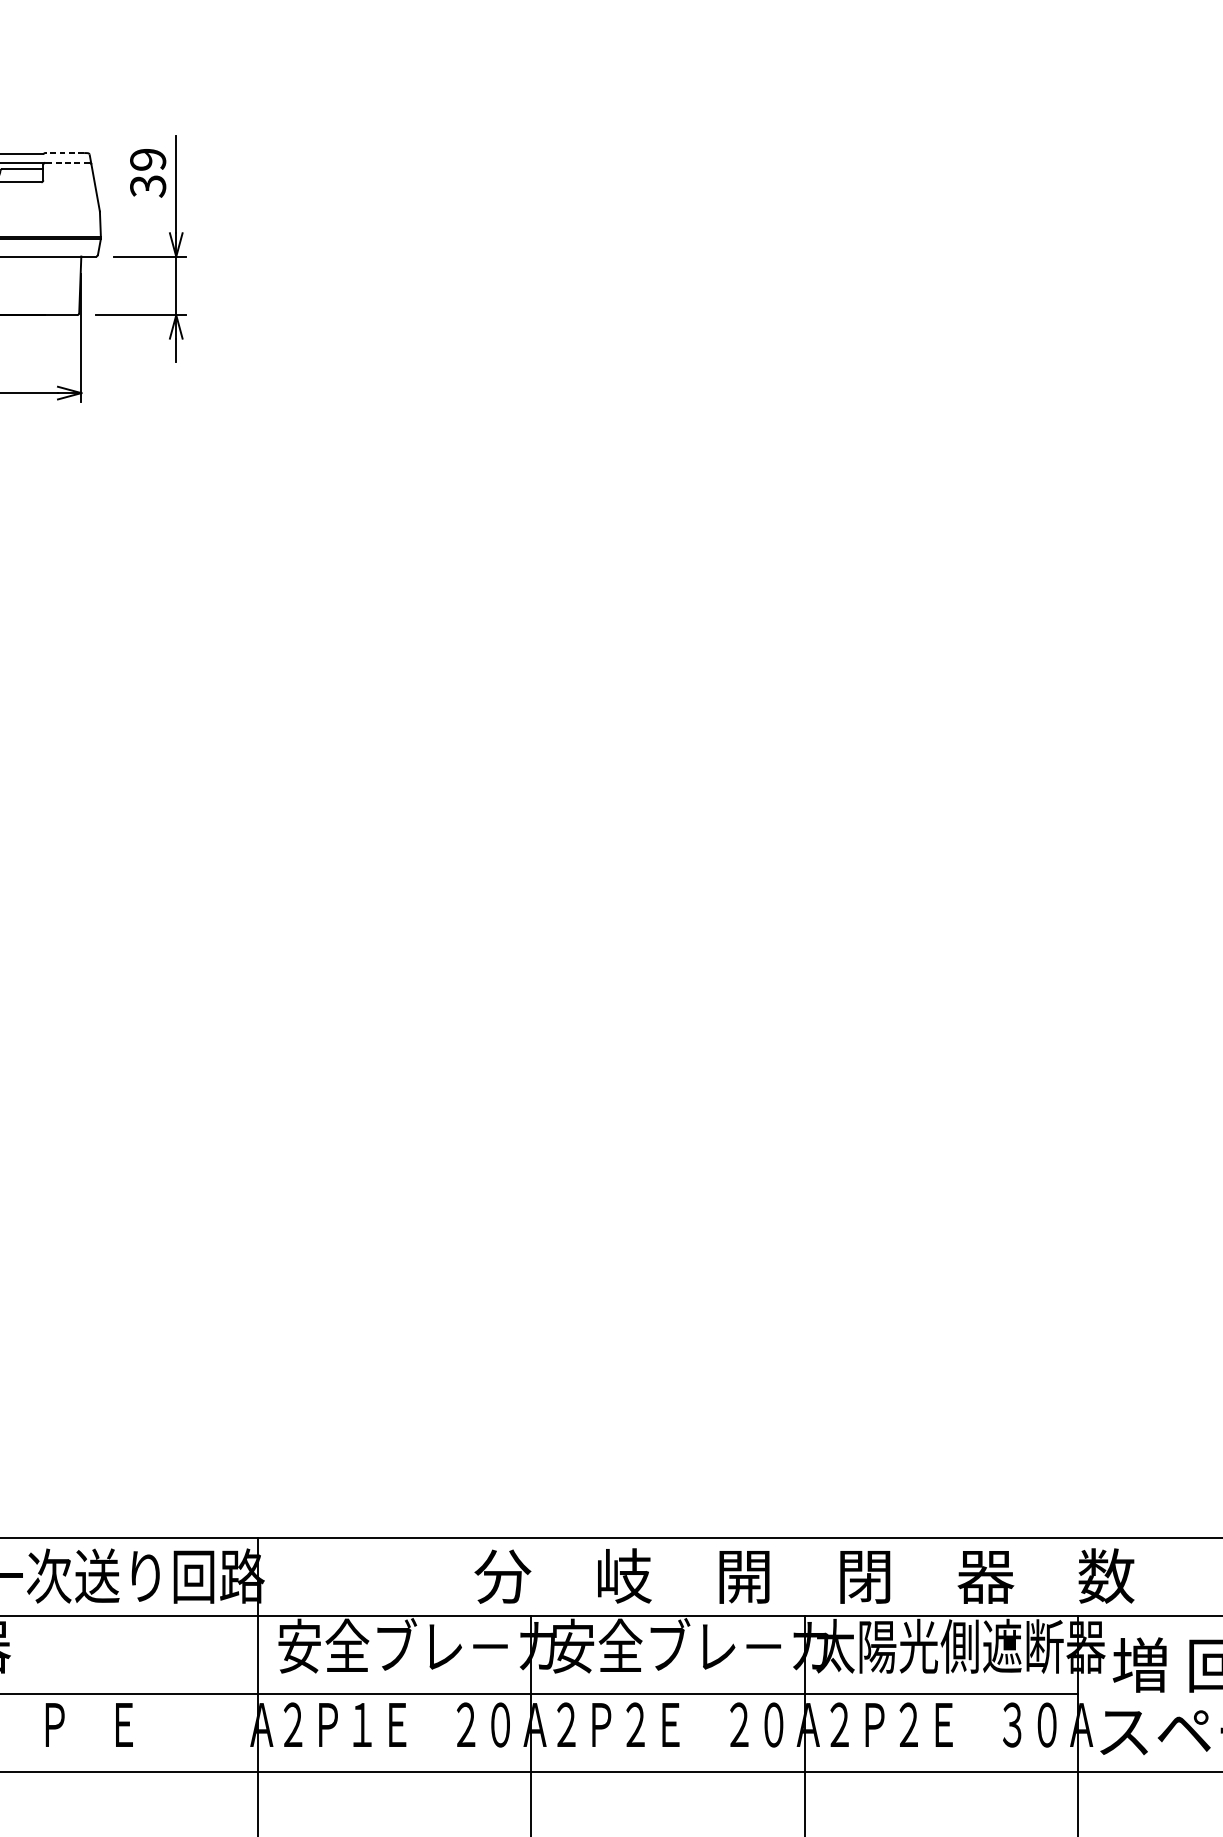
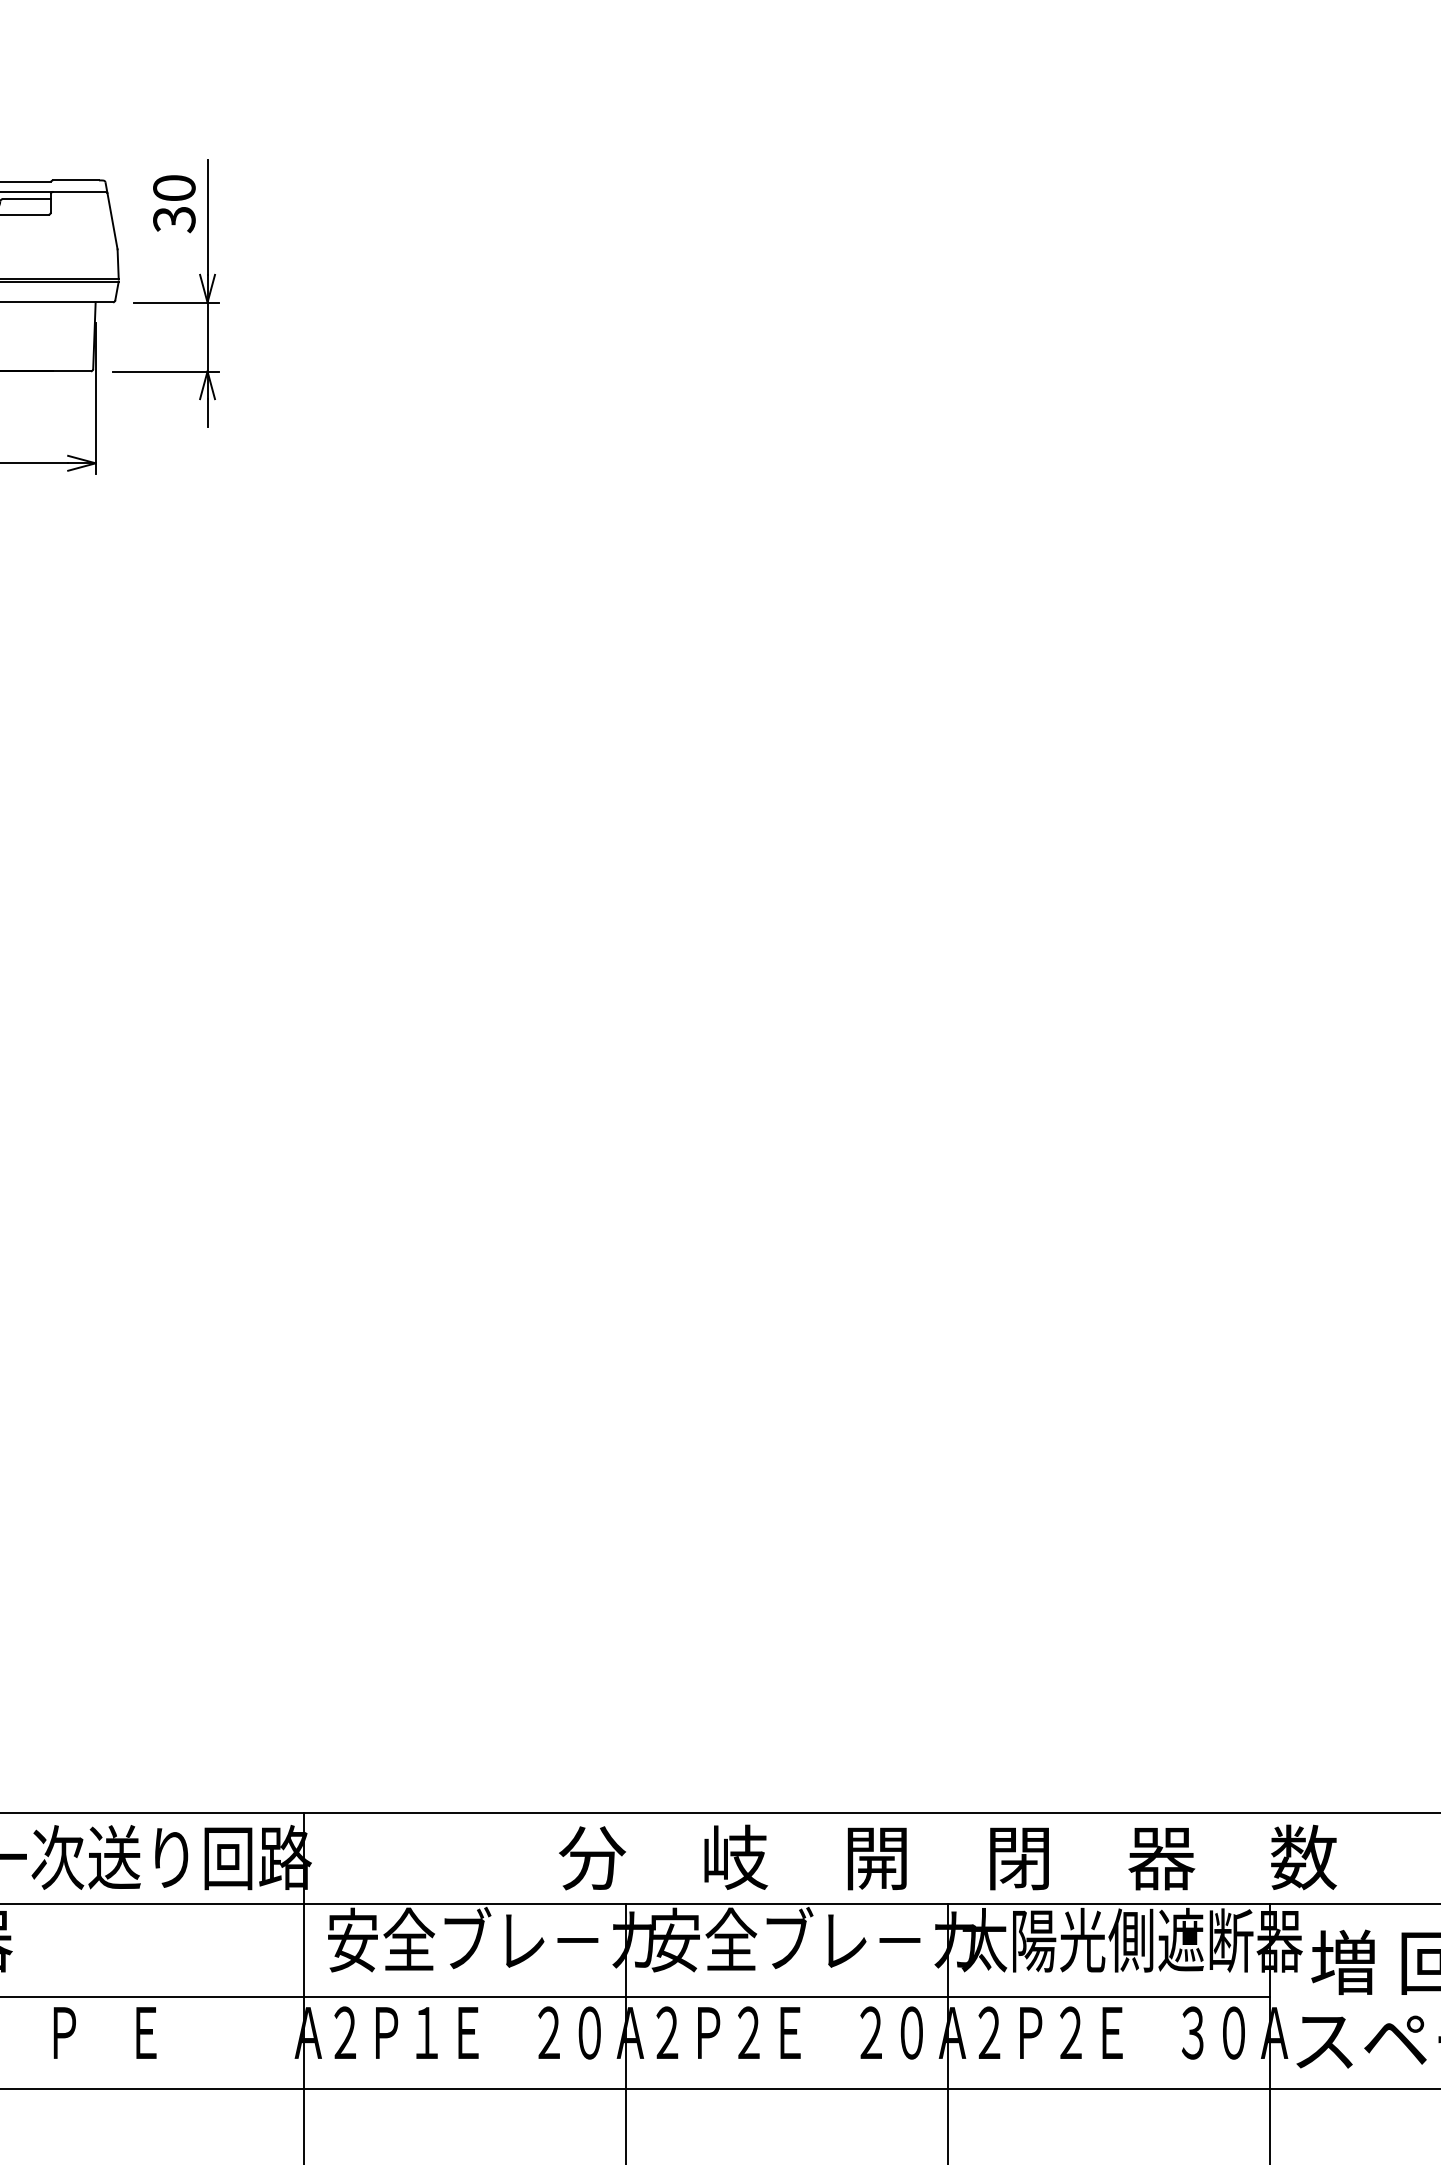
line: (65, 153) -> (76, 180), dashed -> solid
text: (148, 159) -> (174, 188), 39 -> 30
line: (66, 162) -> (78, 191), dashed -> solid

